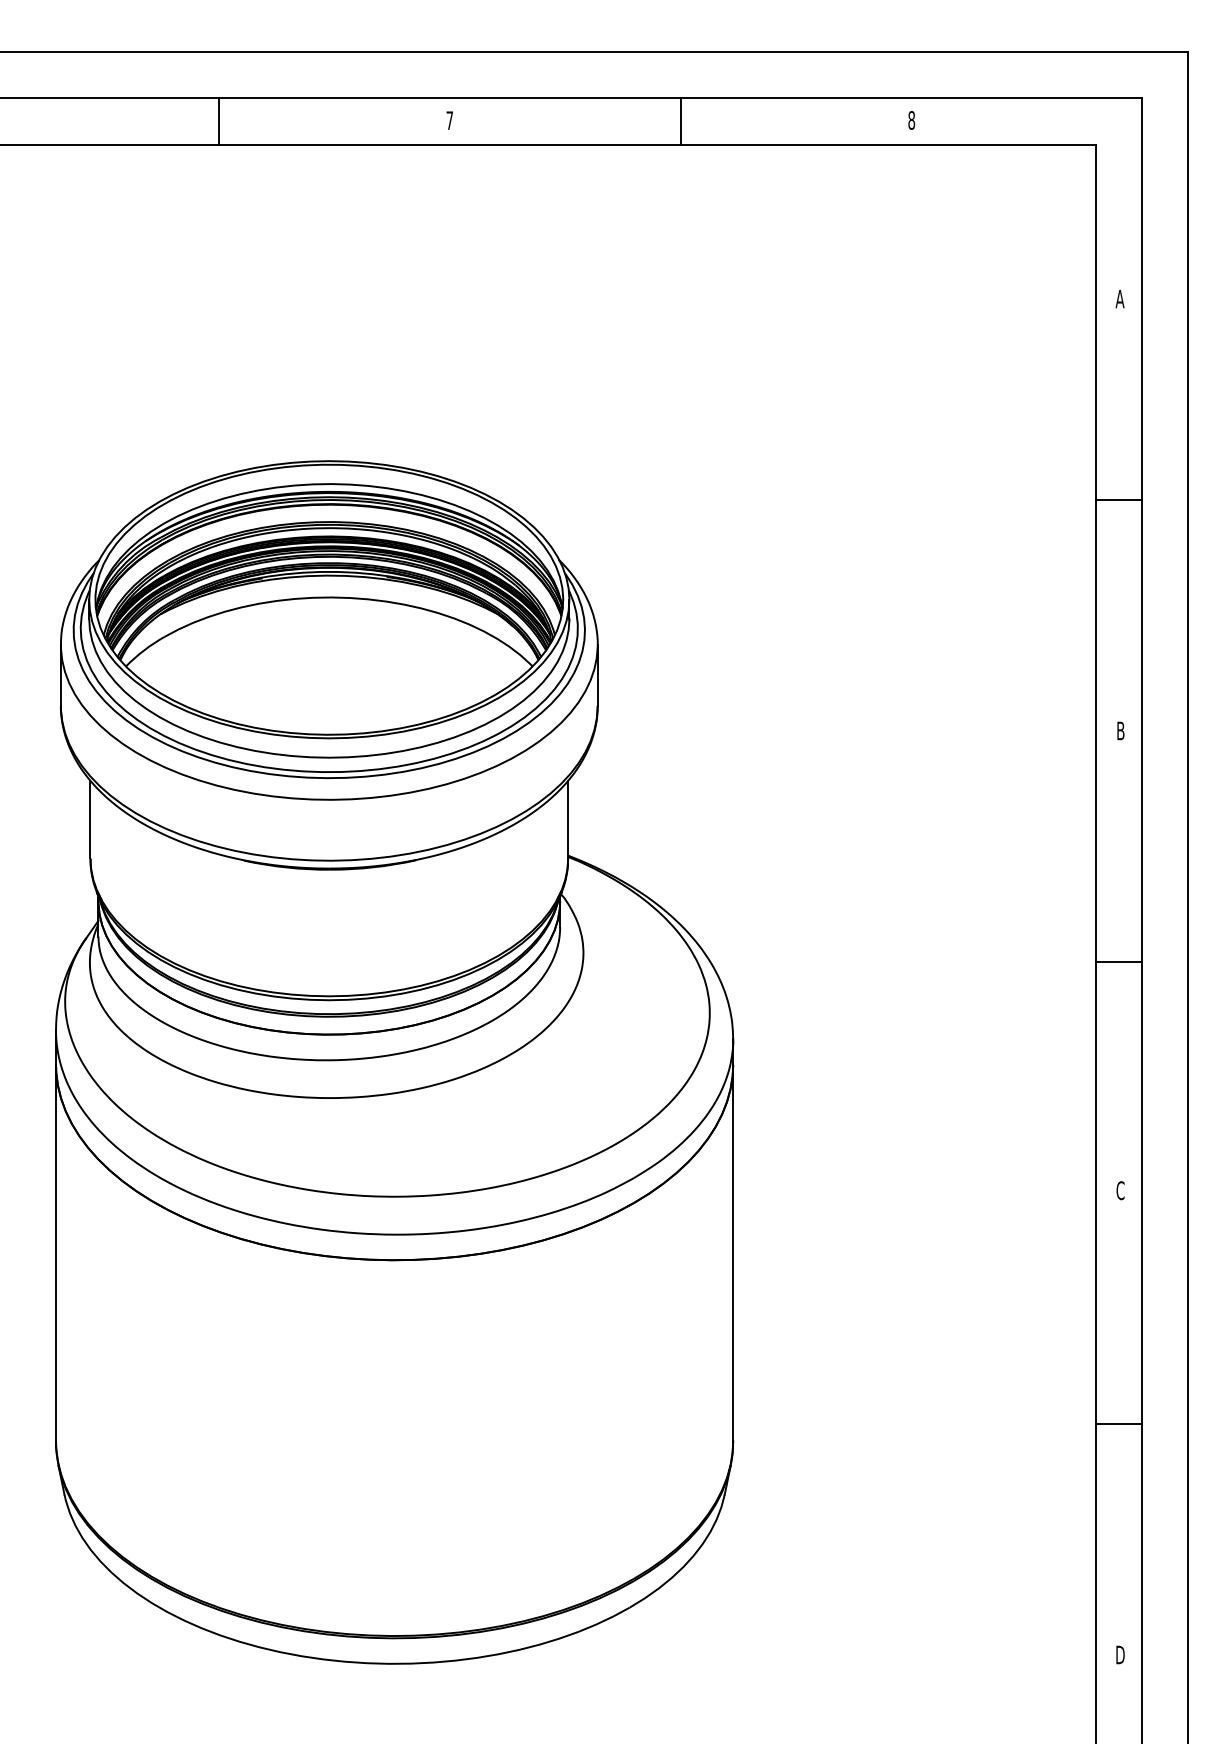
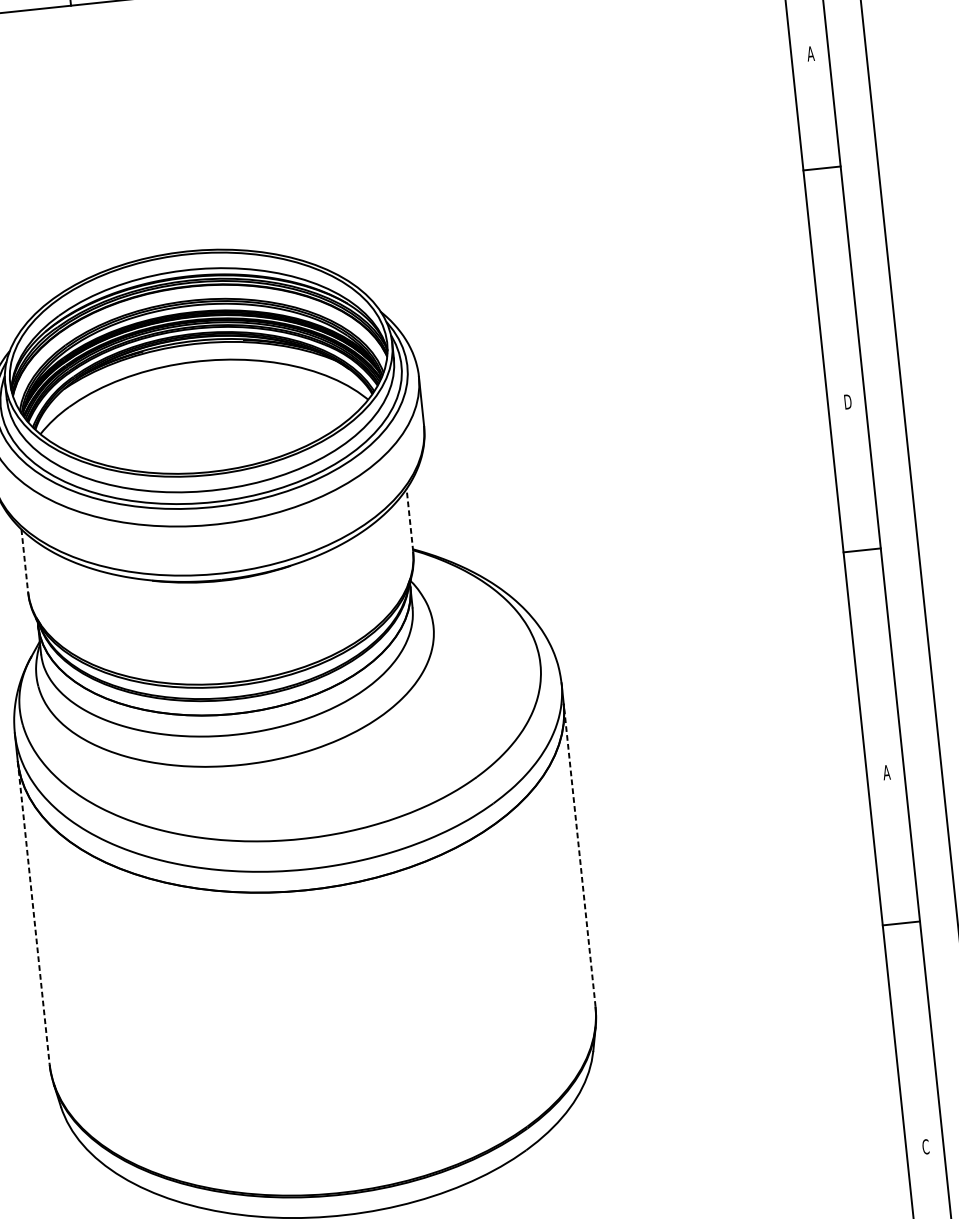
line: (1119, 500) -> (822, 168), moved
text: (1120, 730) -> (847, 401), B -> D
line: (90, 819) -> (24, 560), solid -> dashed
line: (568, 819) -> (410, 520), solid -> dashed
line: (1119, 961) -> (862, 550), moved
text: (1120, 1190) -> (886, 772), C -> A
line: (56, 1252) -> (34, 912), solid -> dashed
line: (733, 1252) -> (579, 855), solid -> dashed
line: (1119, 1423) -> (901, 923), moved
text: (1120, 1654) -> (925, 1146), D -> C

